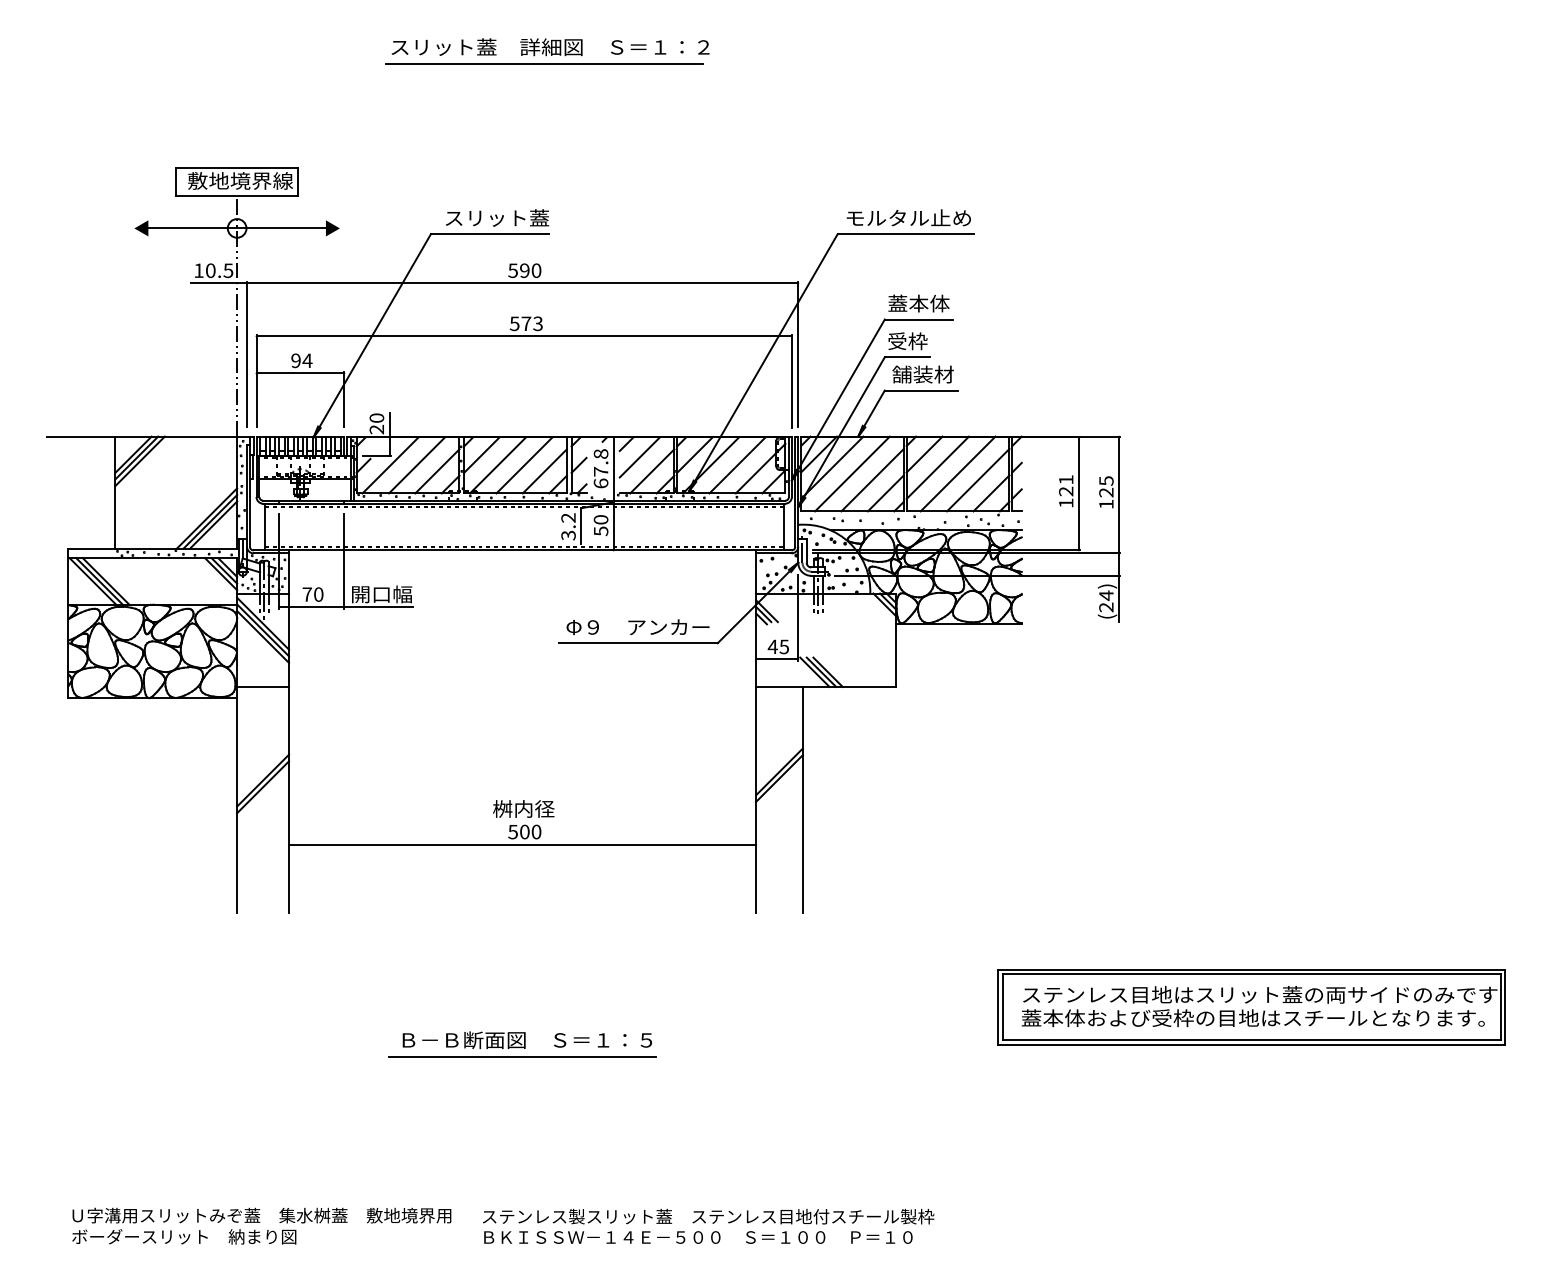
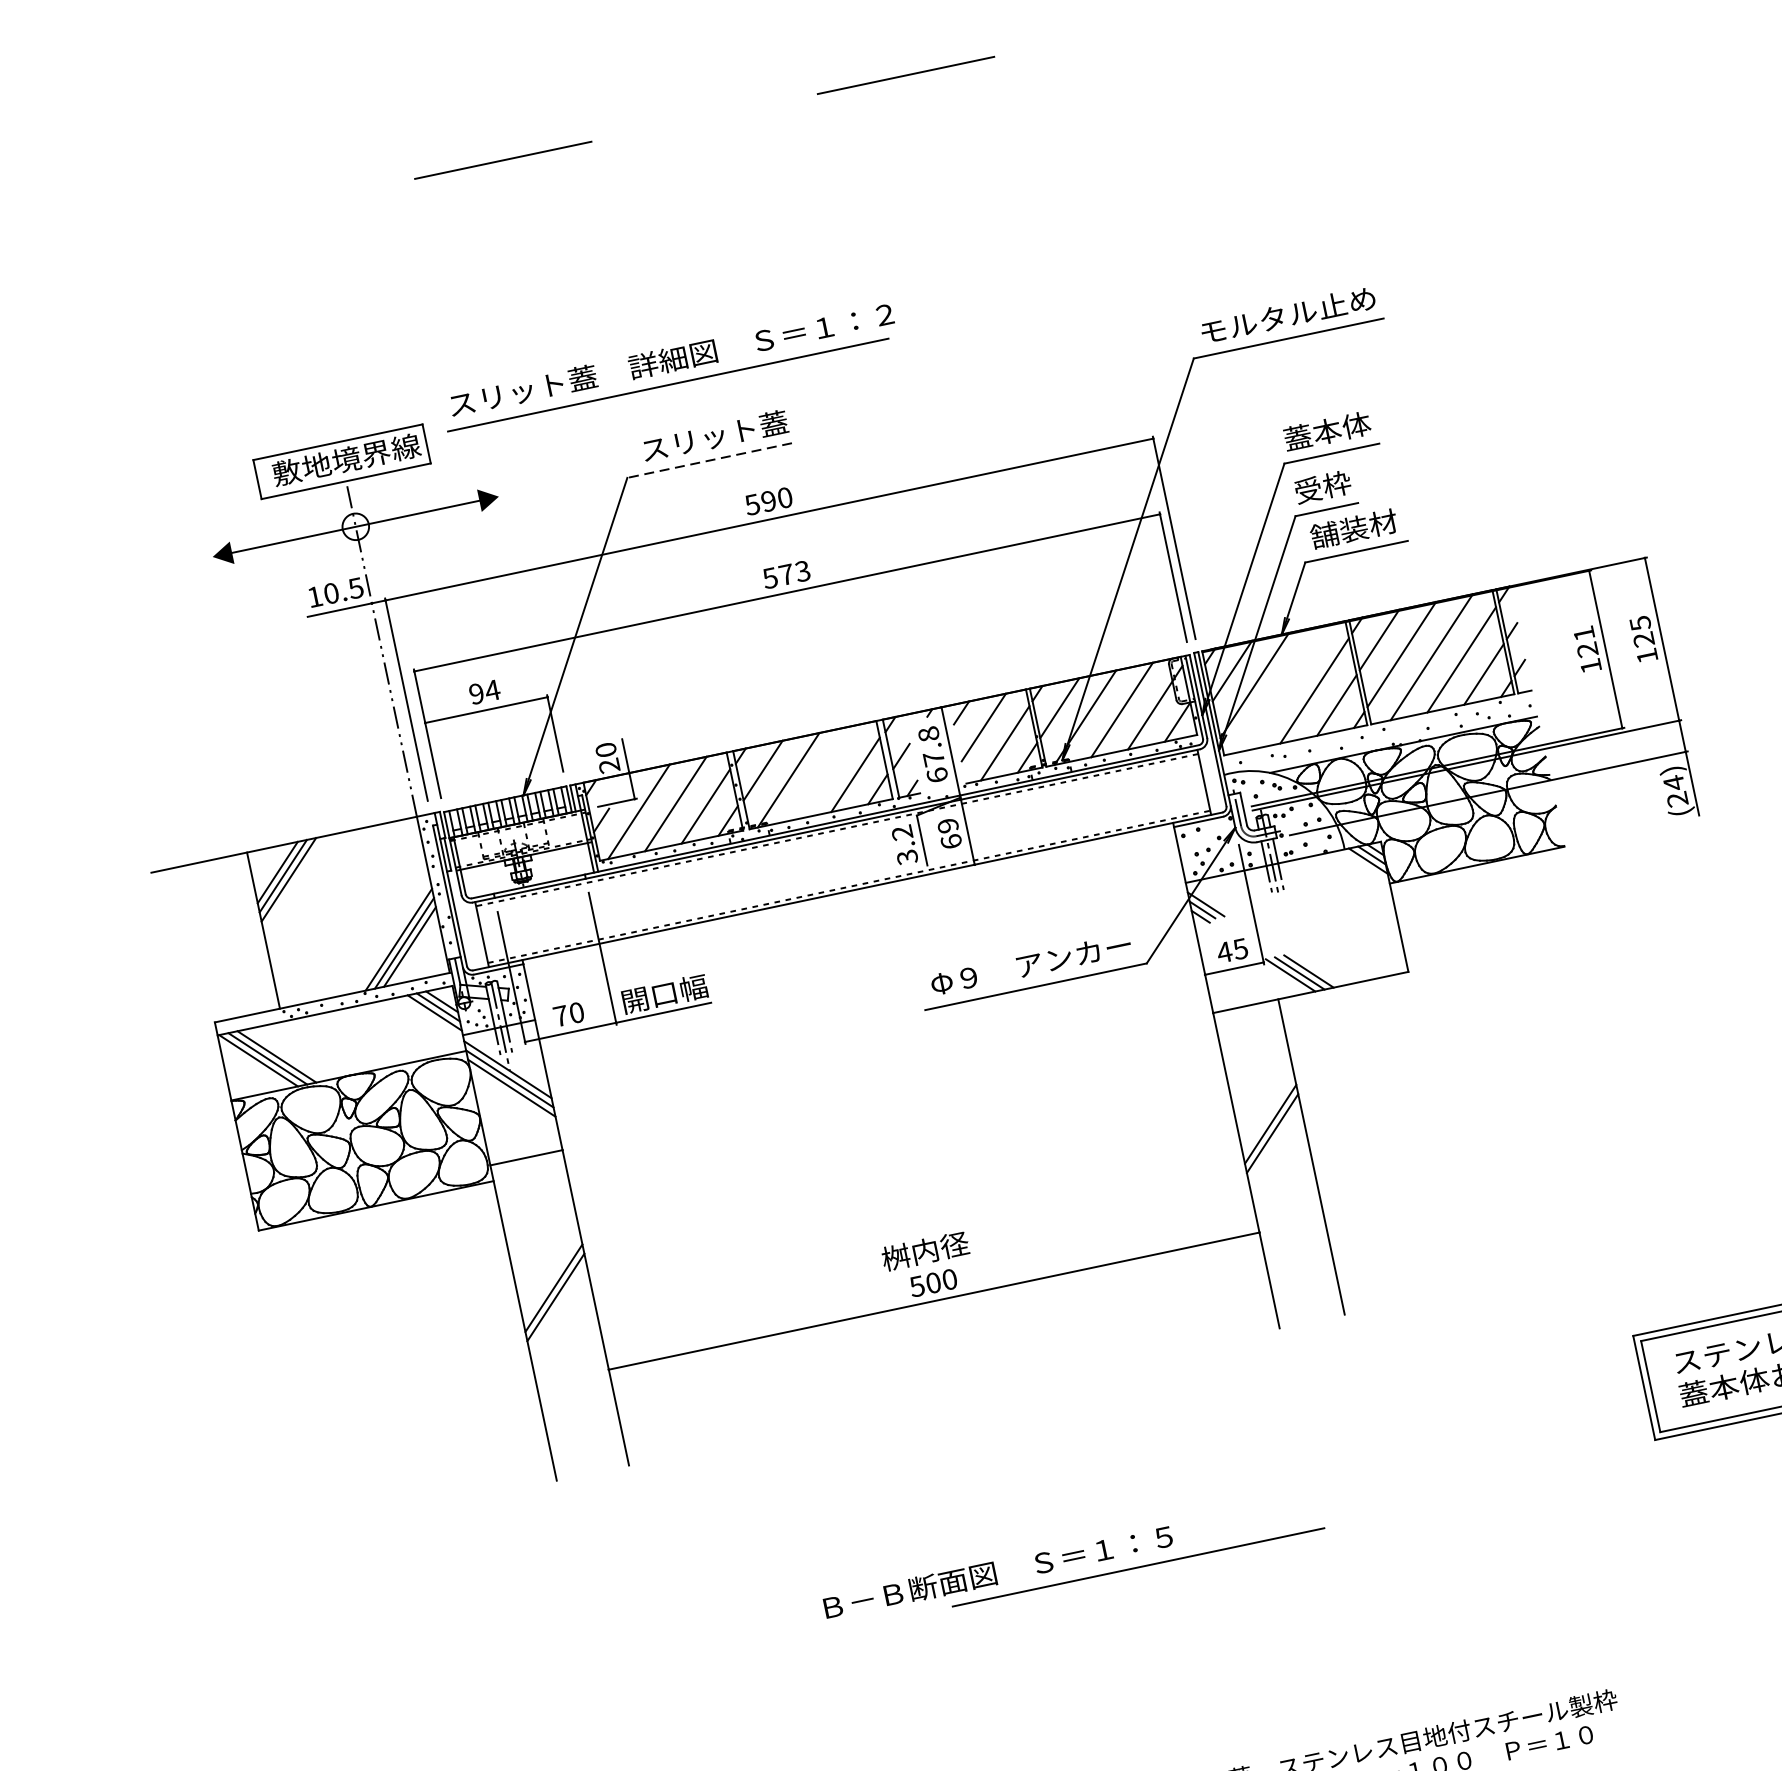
part: (547, 51) -> (668, 366), moved
line: (489, 234) -> (708, 461), solid -> dashed
line: (524, 465) -> (825, 772), removed
line: (852, 473) -> (1284, 687), removed
text: (600, 525) -> (948, 833), 50 -> 69
line: (522, 1056) -> (1138, 1566), moved

